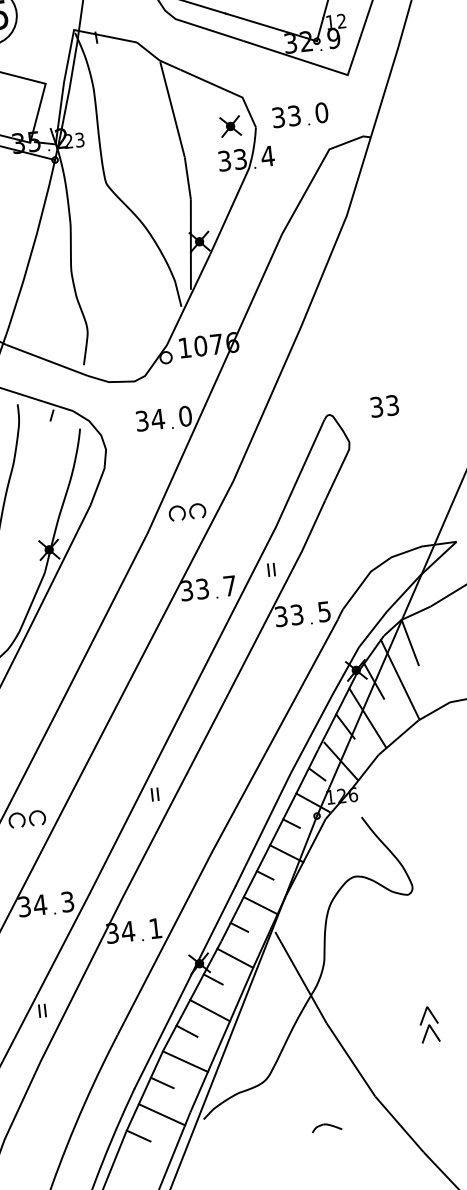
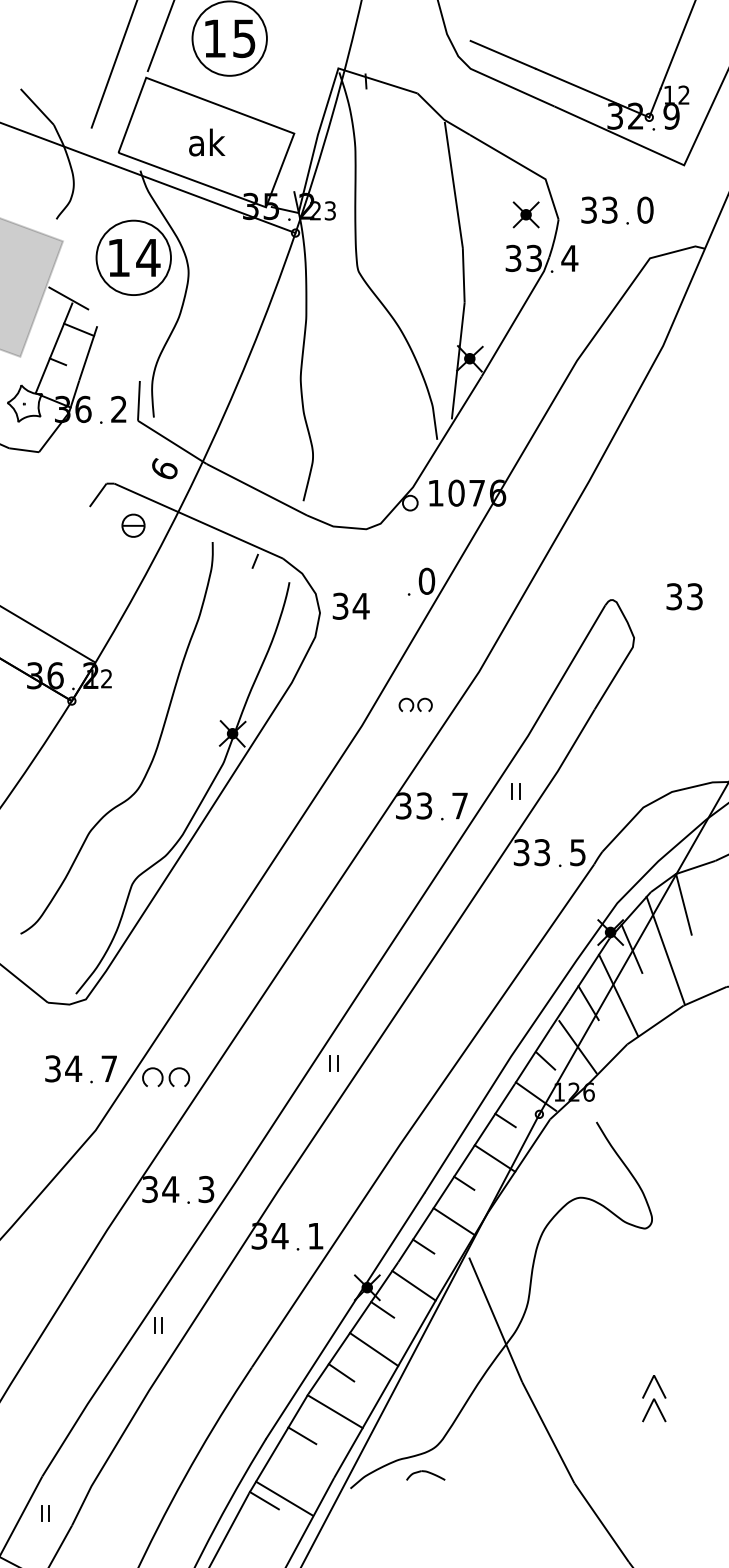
text: (149, 419) -> (350, 605), moved
part: (187, 511) -> (415, 704), size x0.7
line: (162, 1114) -> (284, 1498), moved
part: (326, 1127) -> (425, 1475), moved

